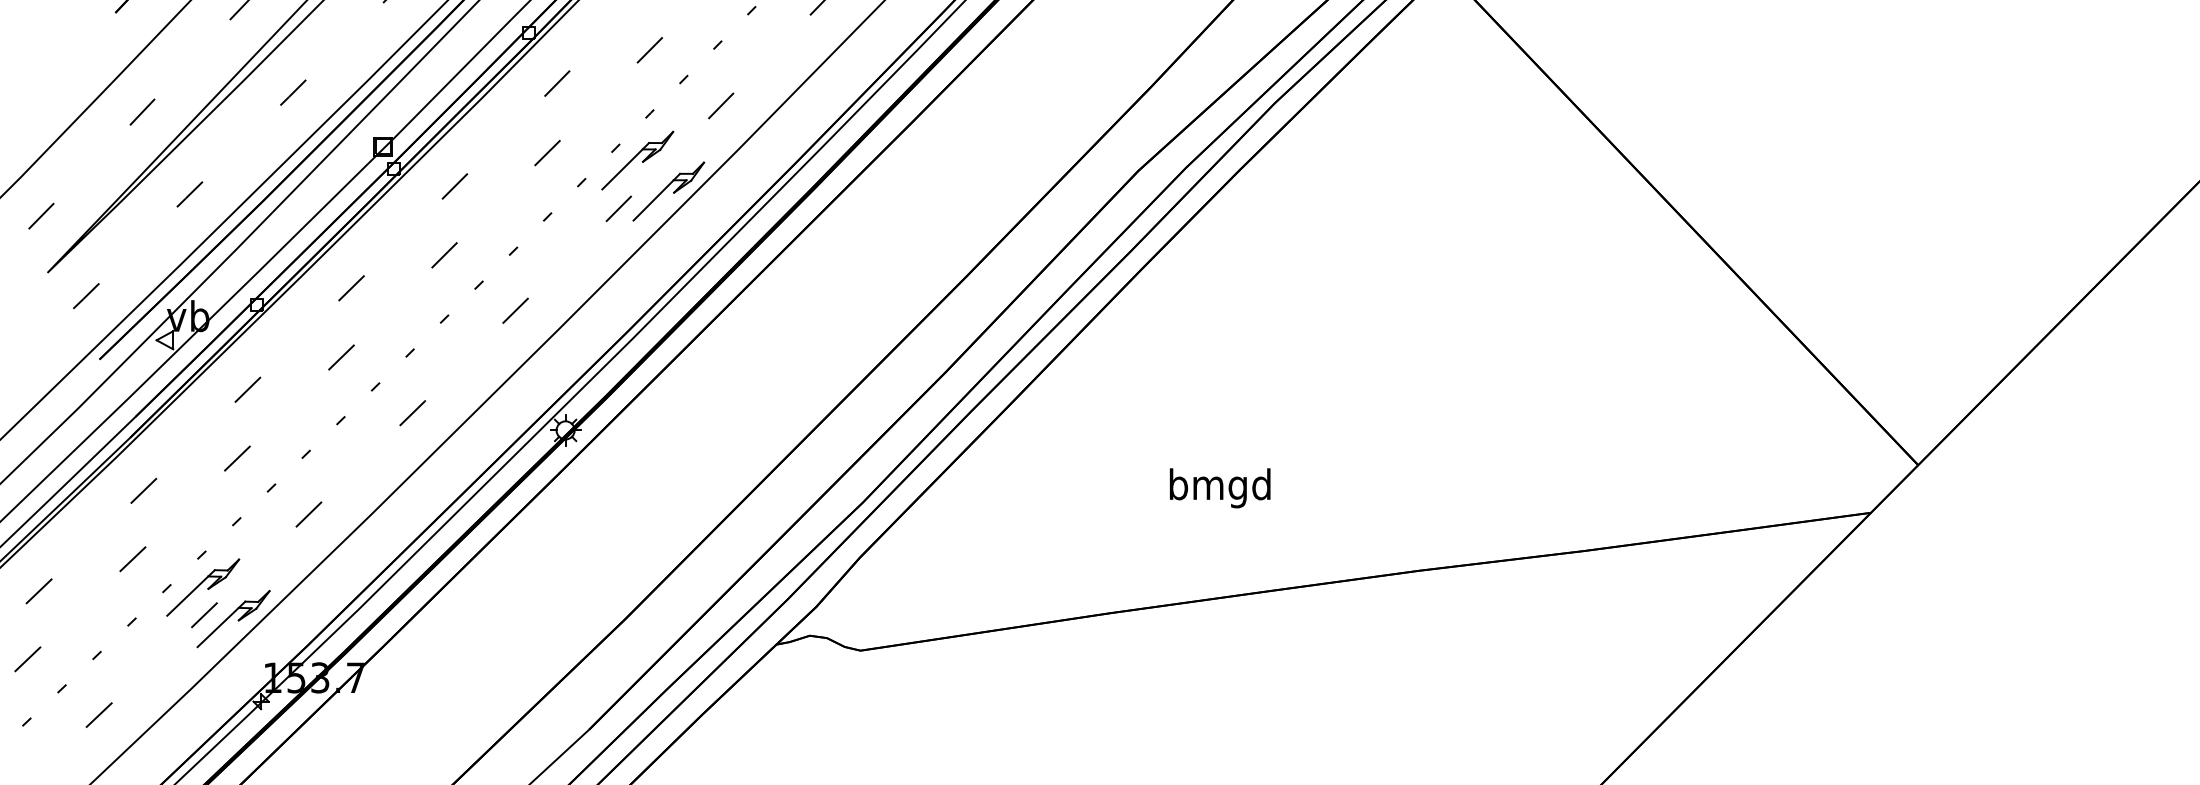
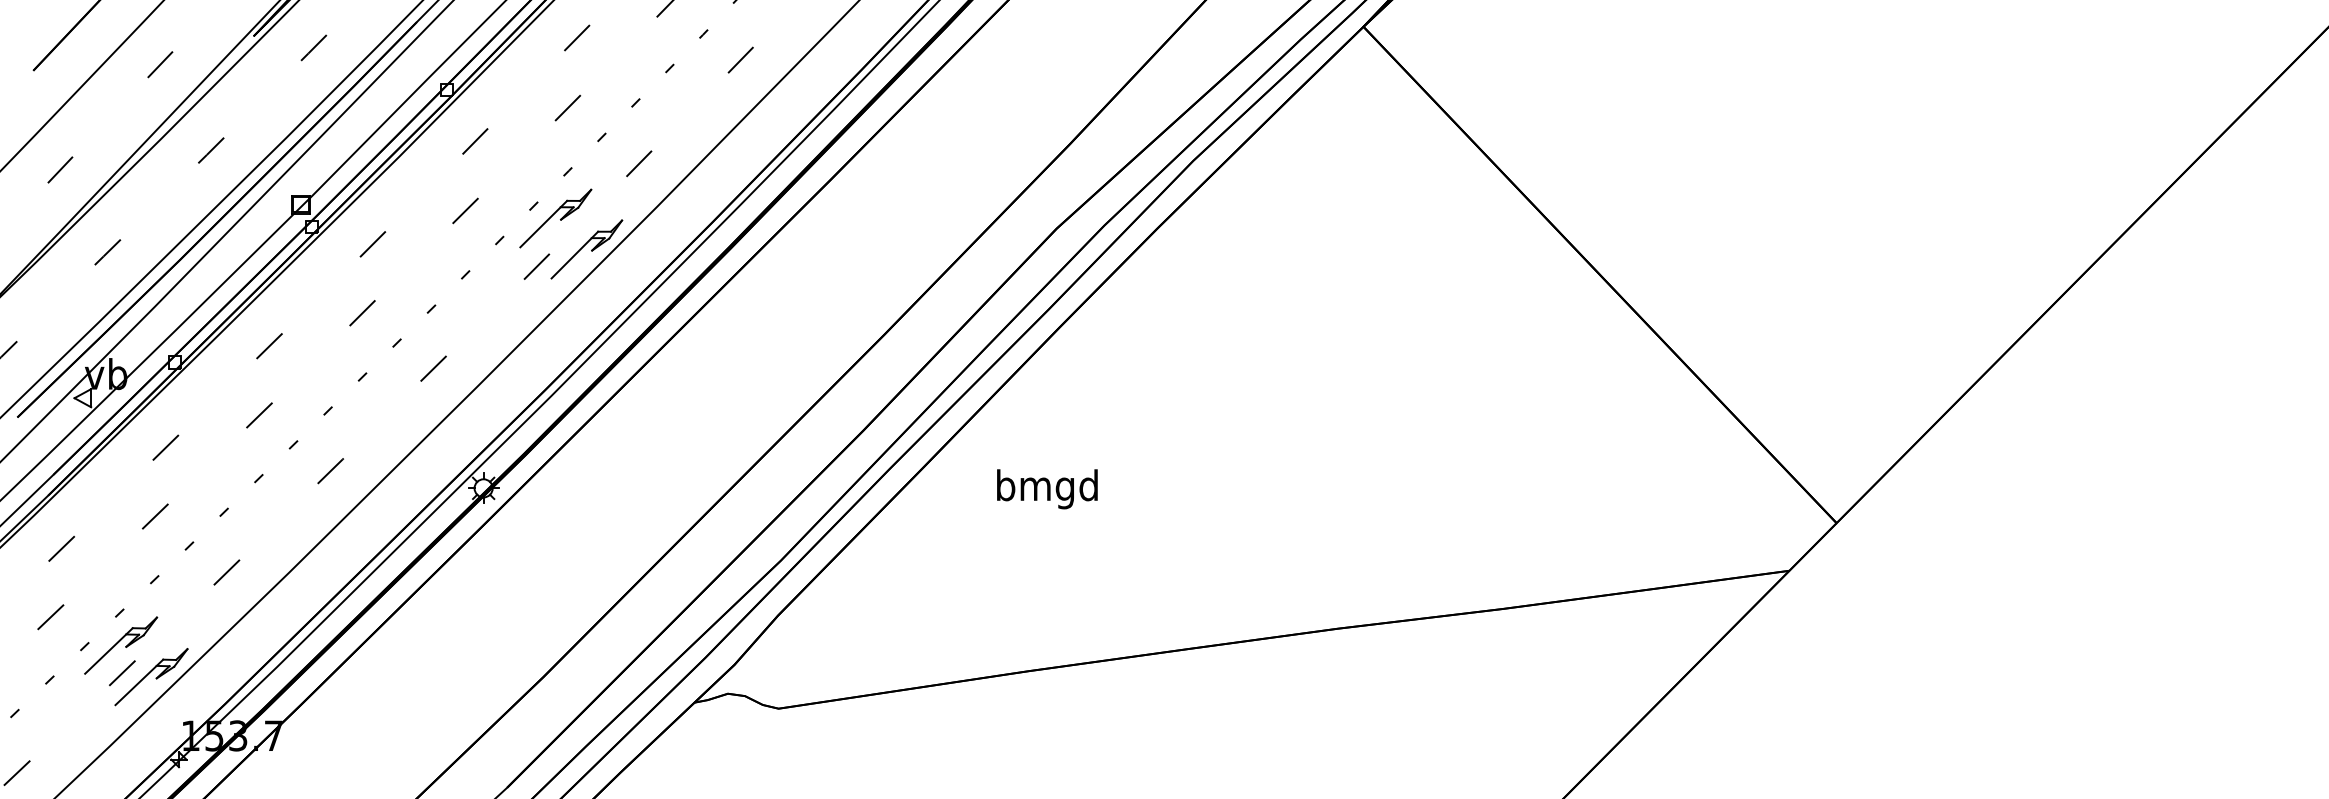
text: (1220, 488) -> (1047, 489), moved

